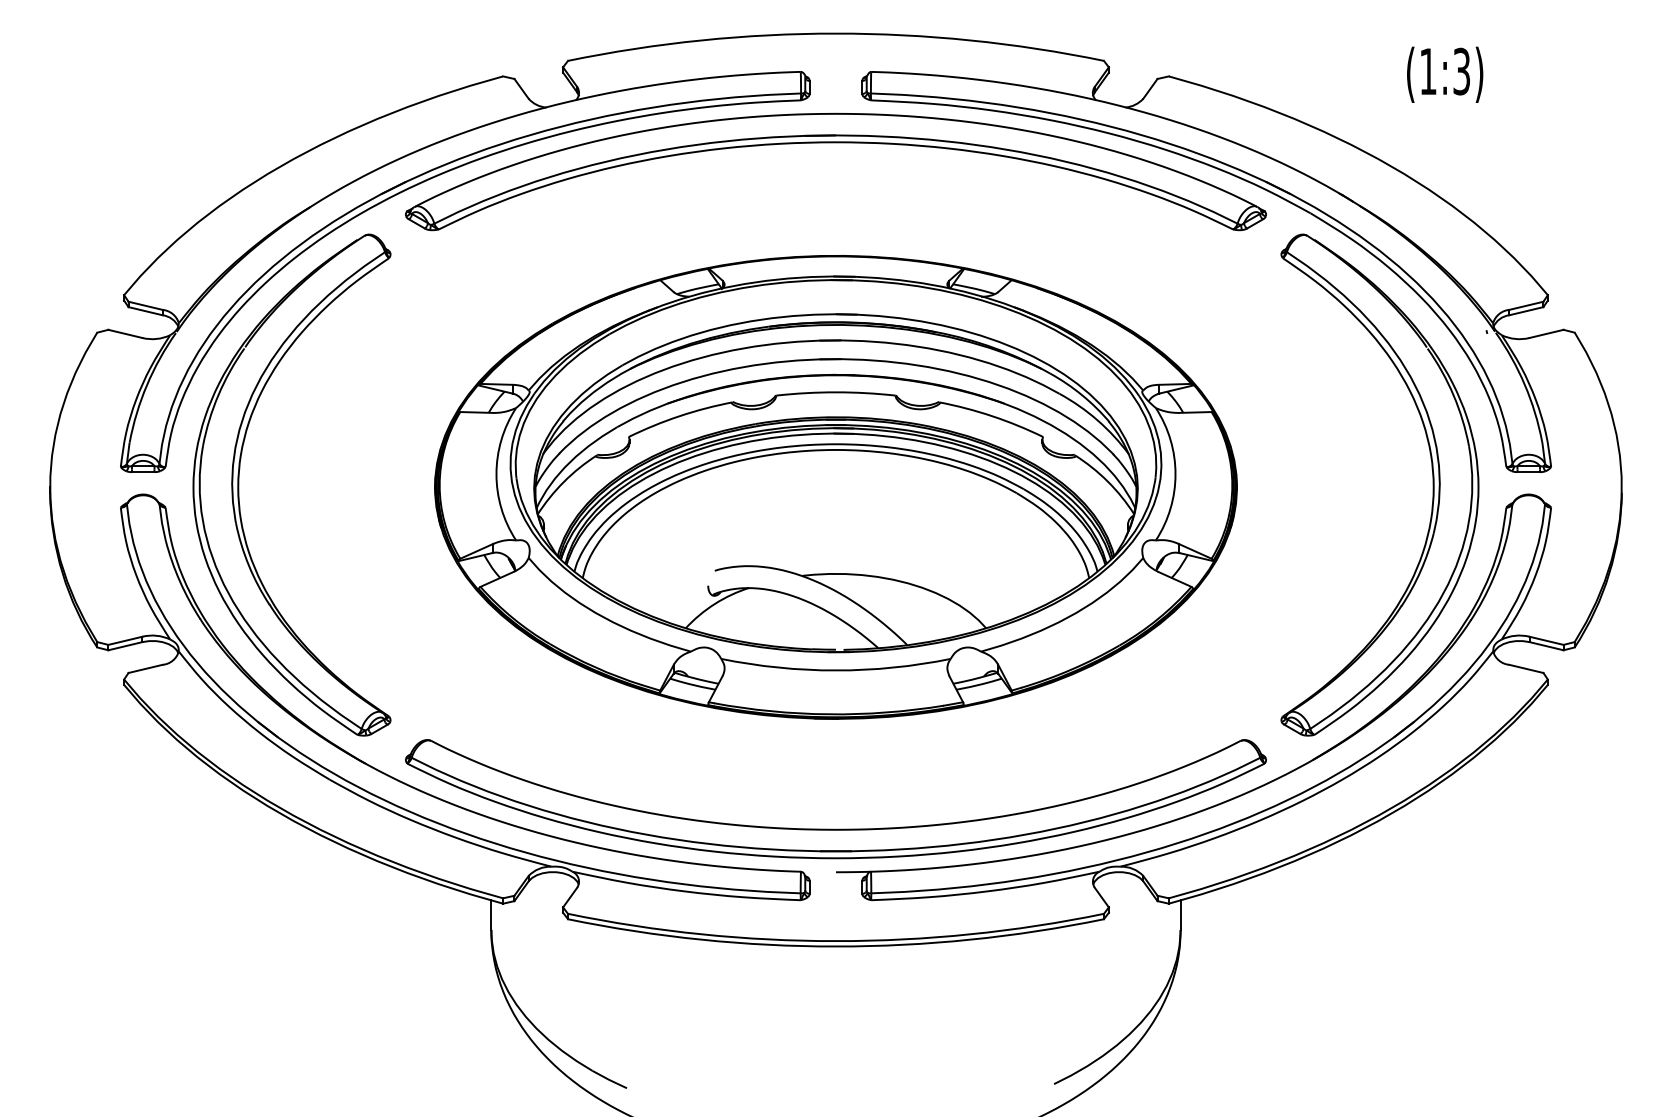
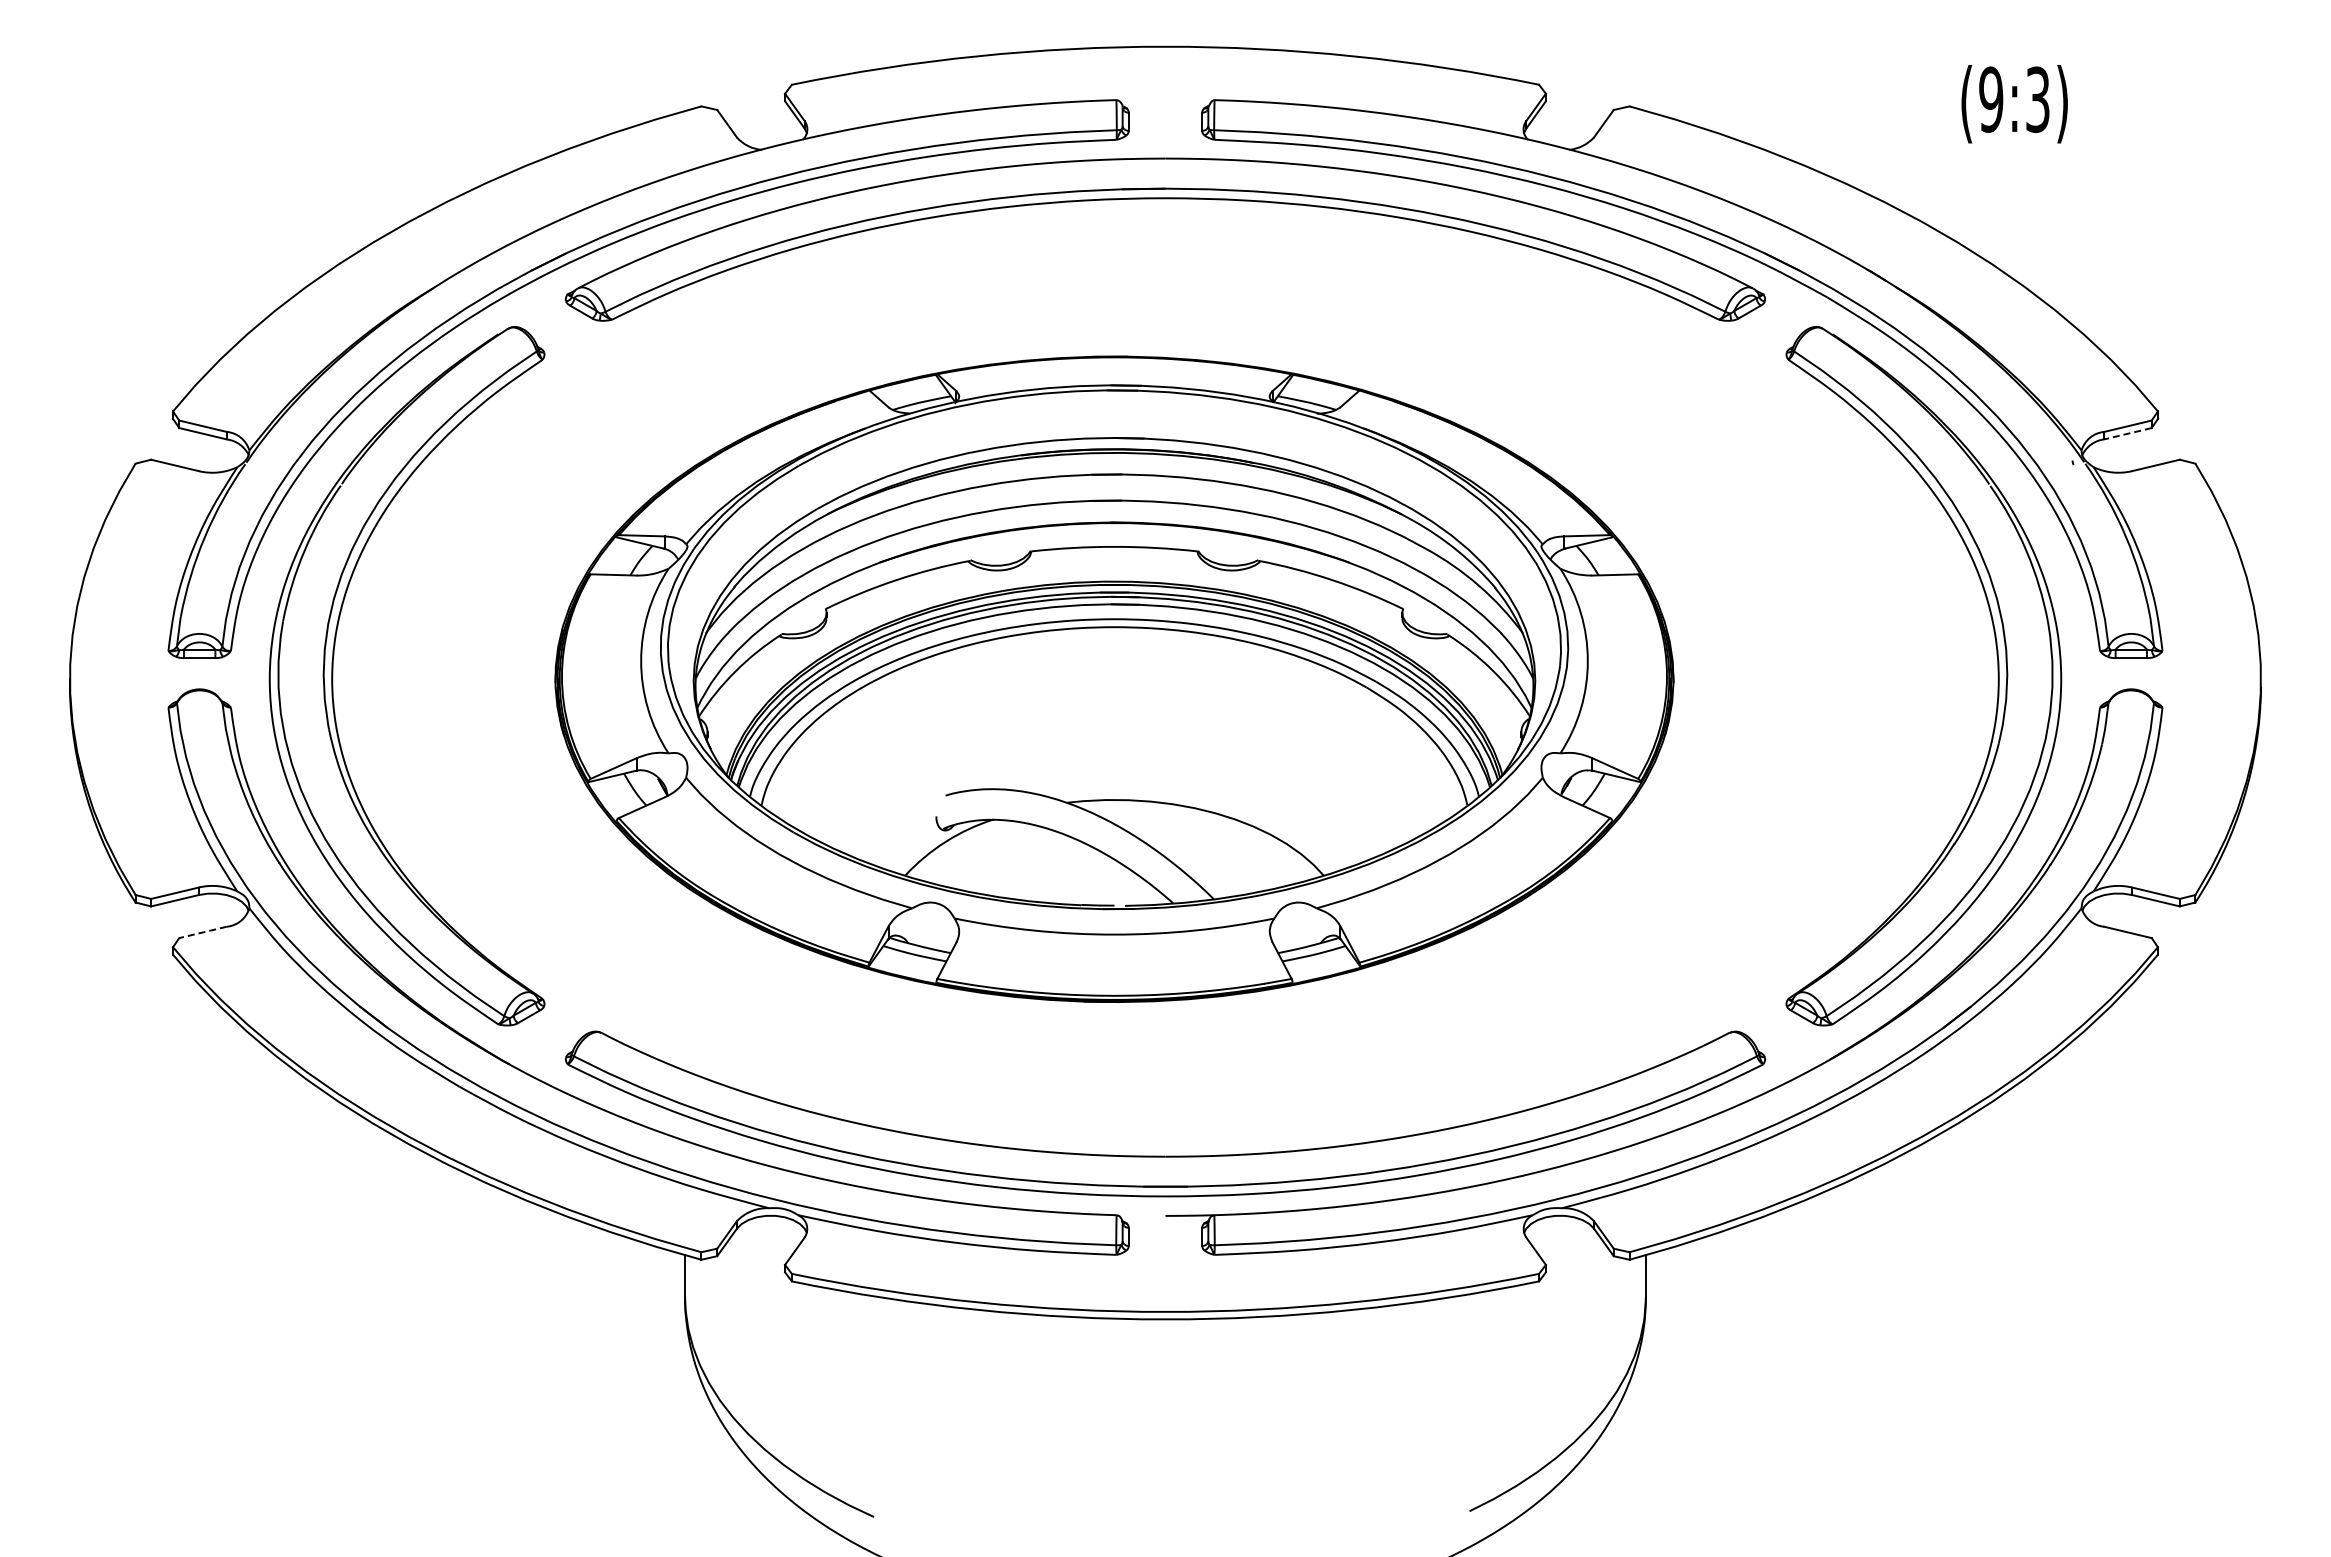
text: (1428, 71) -> (1991, 99), (1:3) -> (9:3)
line: (1526, 311) -> (2127, 433), solid -> dashed
part: (836, 486) -> (1114, 678), moved
line: (145, 668) -> (202, 932), solid -> dashed

